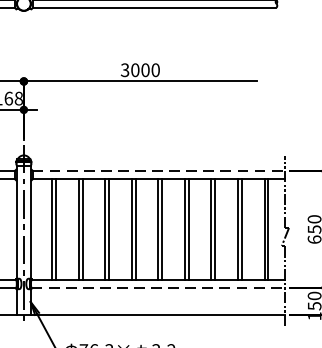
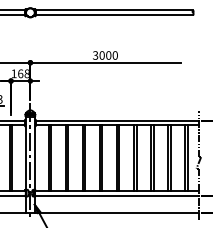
line: (159, 171) -> (117, 120), dashed -> solid
line: (159, 287) -> (117, 195), dashed -> solid

